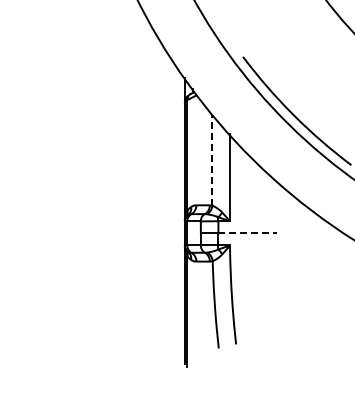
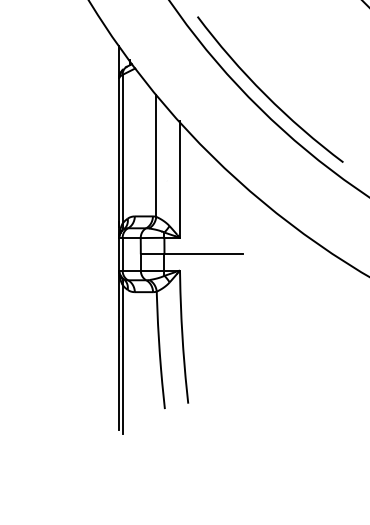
line: (212, 159) -> (156, 154), dashed -> solid
line: (248, 233) -> (204, 254), dashed -> solid

